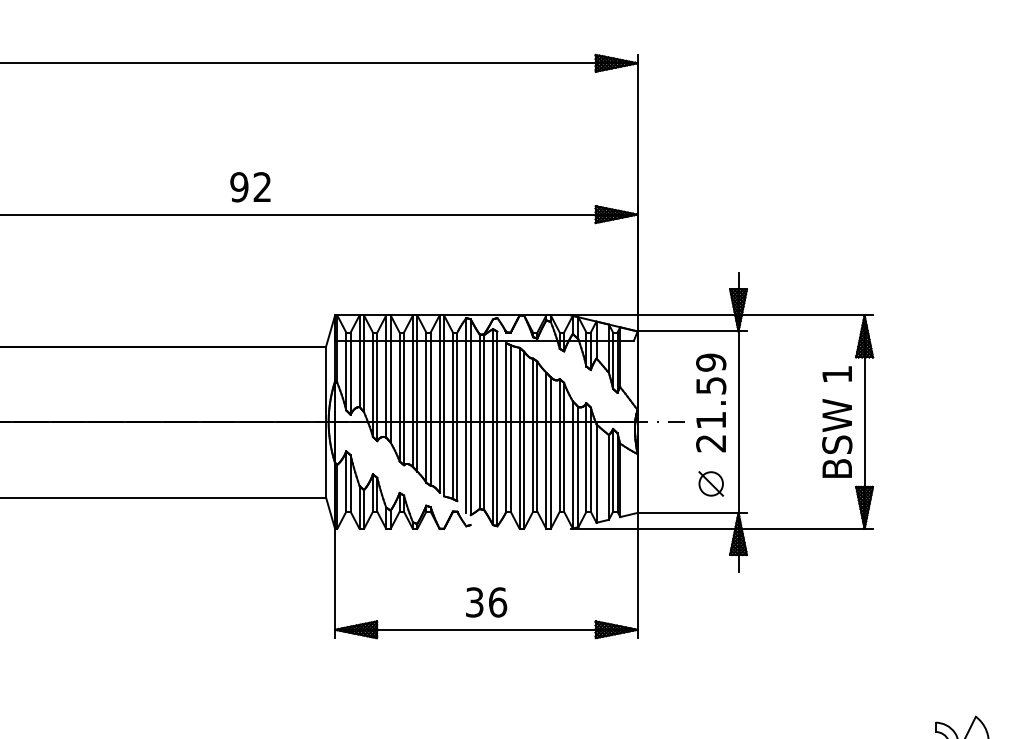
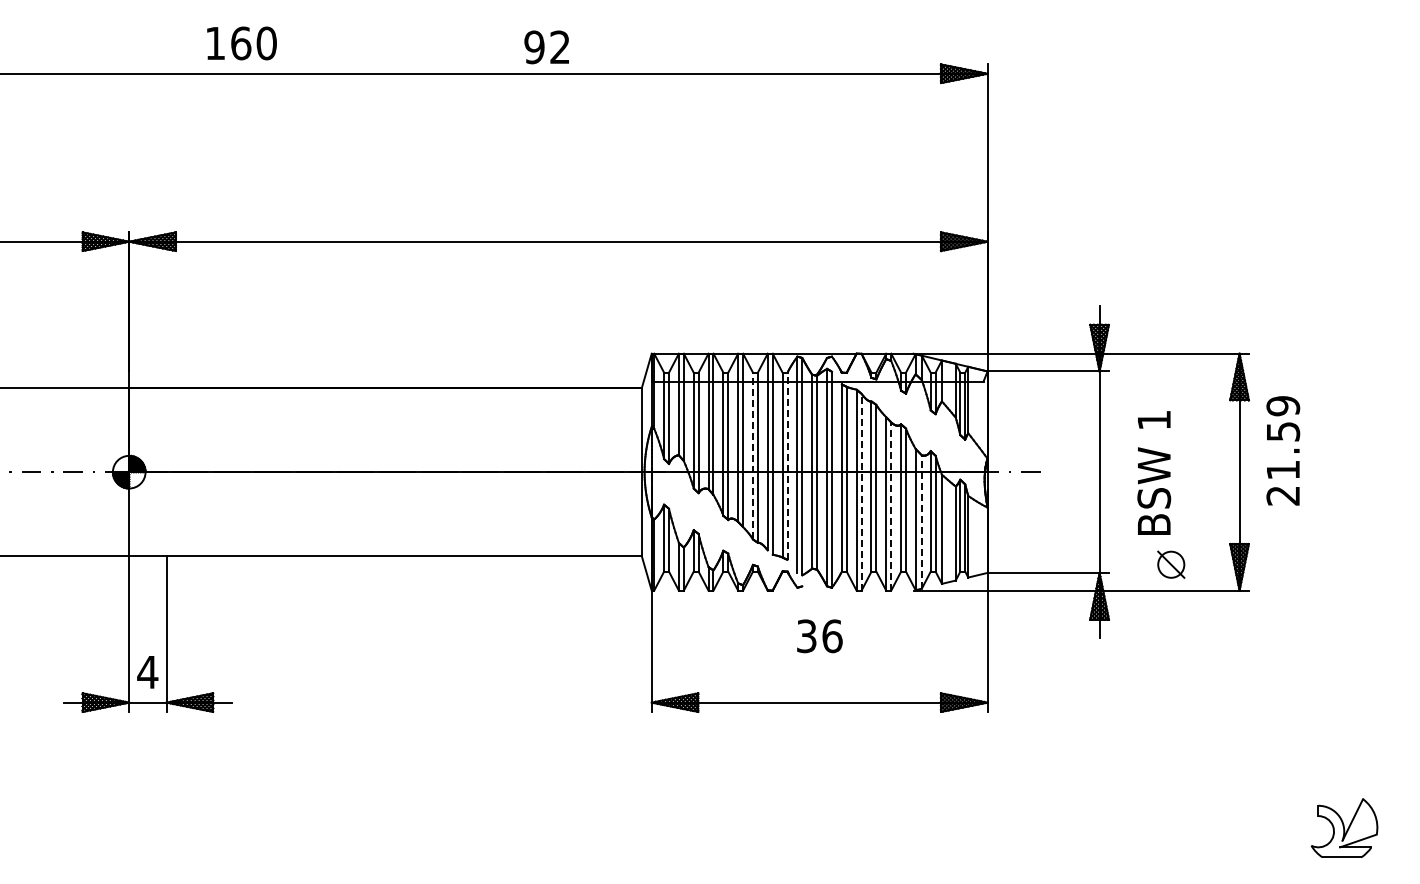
text: (250, 187) -> (546, 47), moved
text: (711, 402) -> (1283, 450), moved
line: (425, 407) -> (752, 455), solid -> dashed
line: (457, 417) -> (787, 466), solid -> dashed
text: (837, 421) -> (1154, 472), moved
line: (524, 439) -> (861, 491), solid -> dashed
line: (551, 453) -> (891, 506), solid -> dashed
line: (578, 467) -> (921, 522), solid -> dashed
part: (711, 483) -> (1171, 564), moved
text: (486, 602) -> (819, 636), moved

